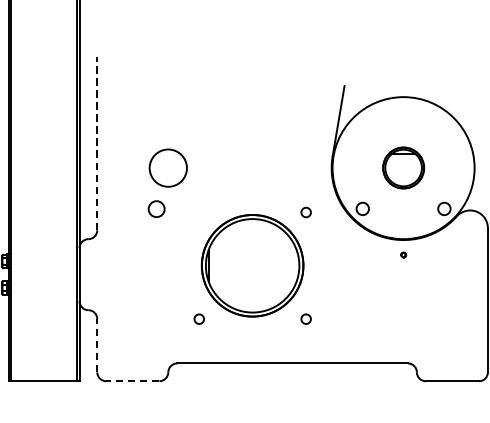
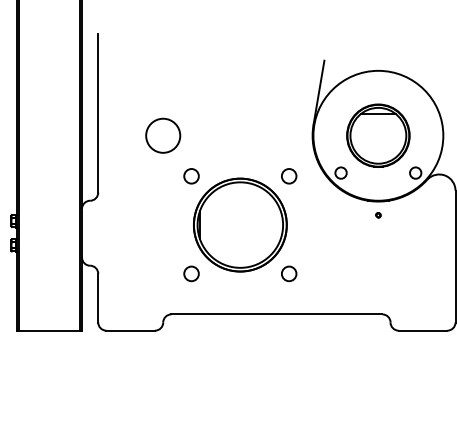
line: (97, 142) -> (98, 112), dashed -> solid
part: (403, 167) -> (378, 135), size x1.67
circle: (156, 209) -> (191, 176), moved
circle: (306, 212) -> (289, 176), size x1.67
circle: (199, 318) -> (191, 273), size x1.67
circle: (306, 318) -> (289, 273), size x1.67
line: (97, 344) -> (98, 297), dashed -> solid
line: (132, 381) -> (130, 330), dashed -> solid

